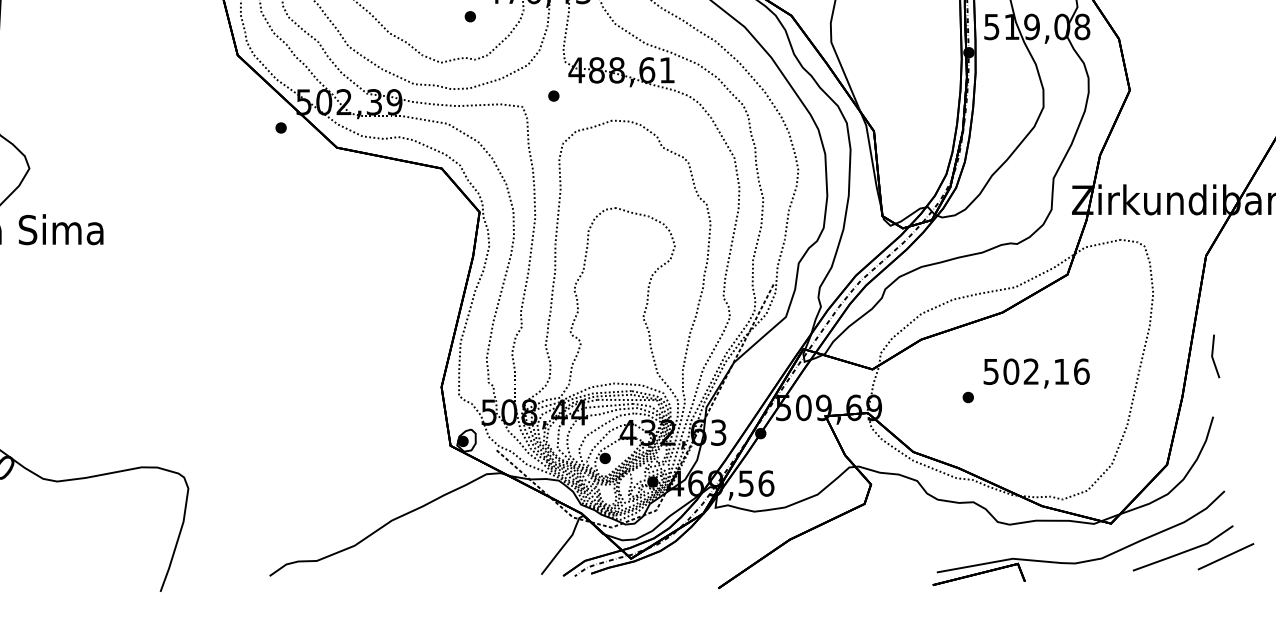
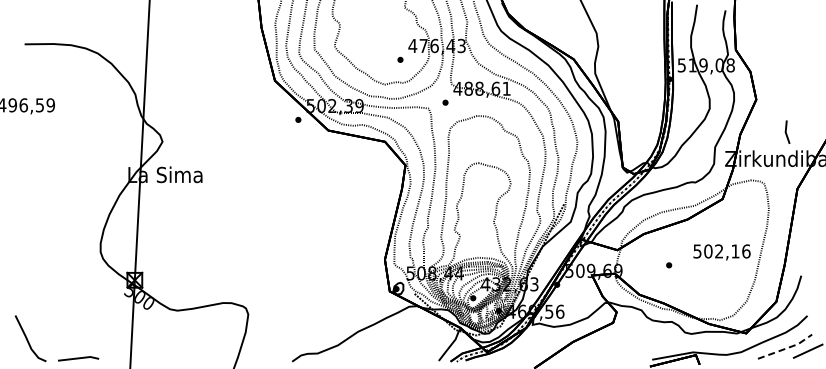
line: (1213, 355) -> (786, 131), moved
text: (1035, 373) -> (721, 252), moved
line: (1185, 551) -> (786, 348), solid -> dashed

